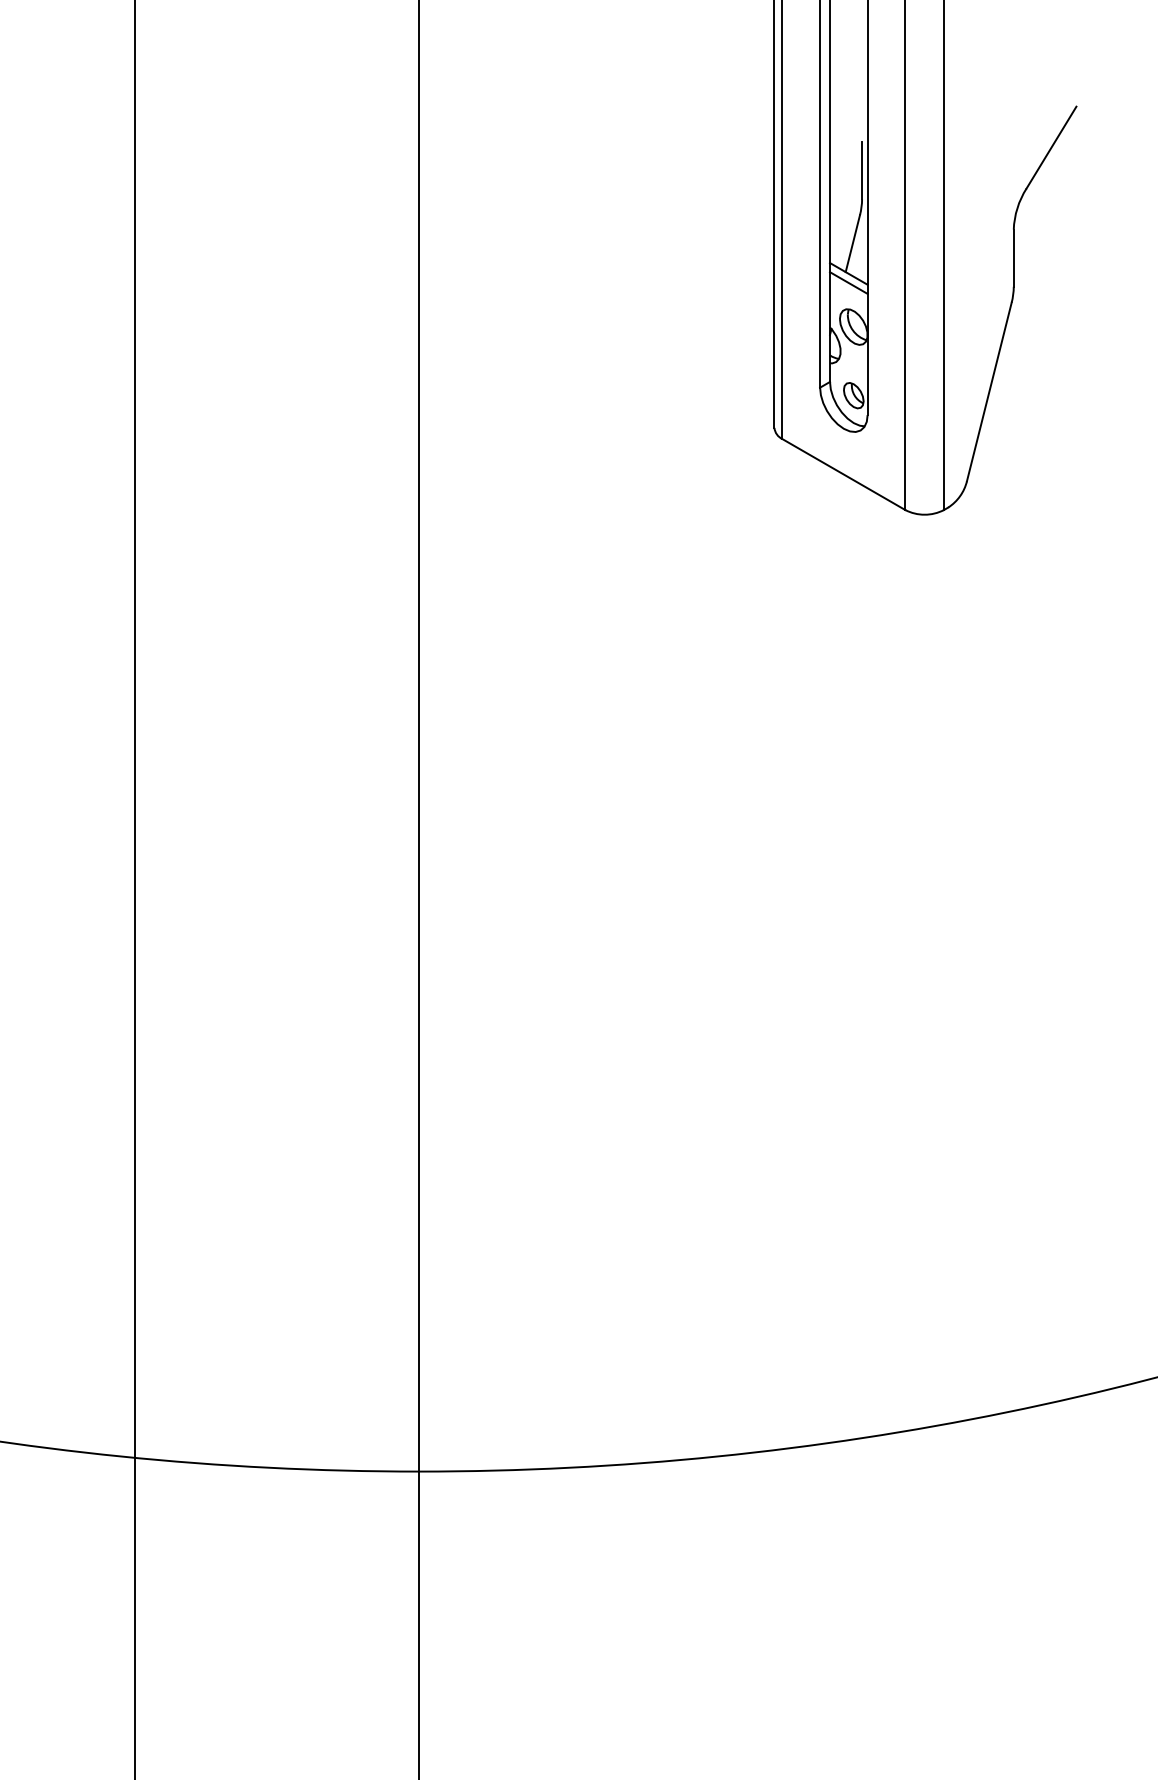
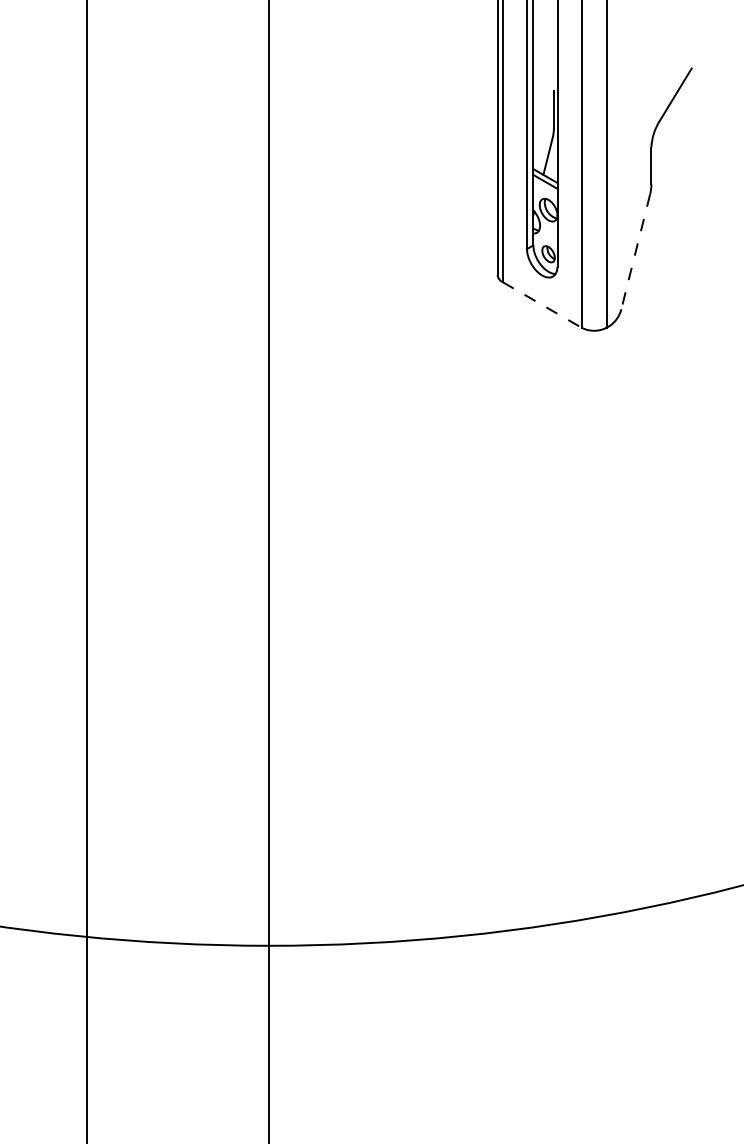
line: (988, 392) -> (635, 252), solid -> dashed
line: (844, 473) -> (542, 304), solid -> dashed

